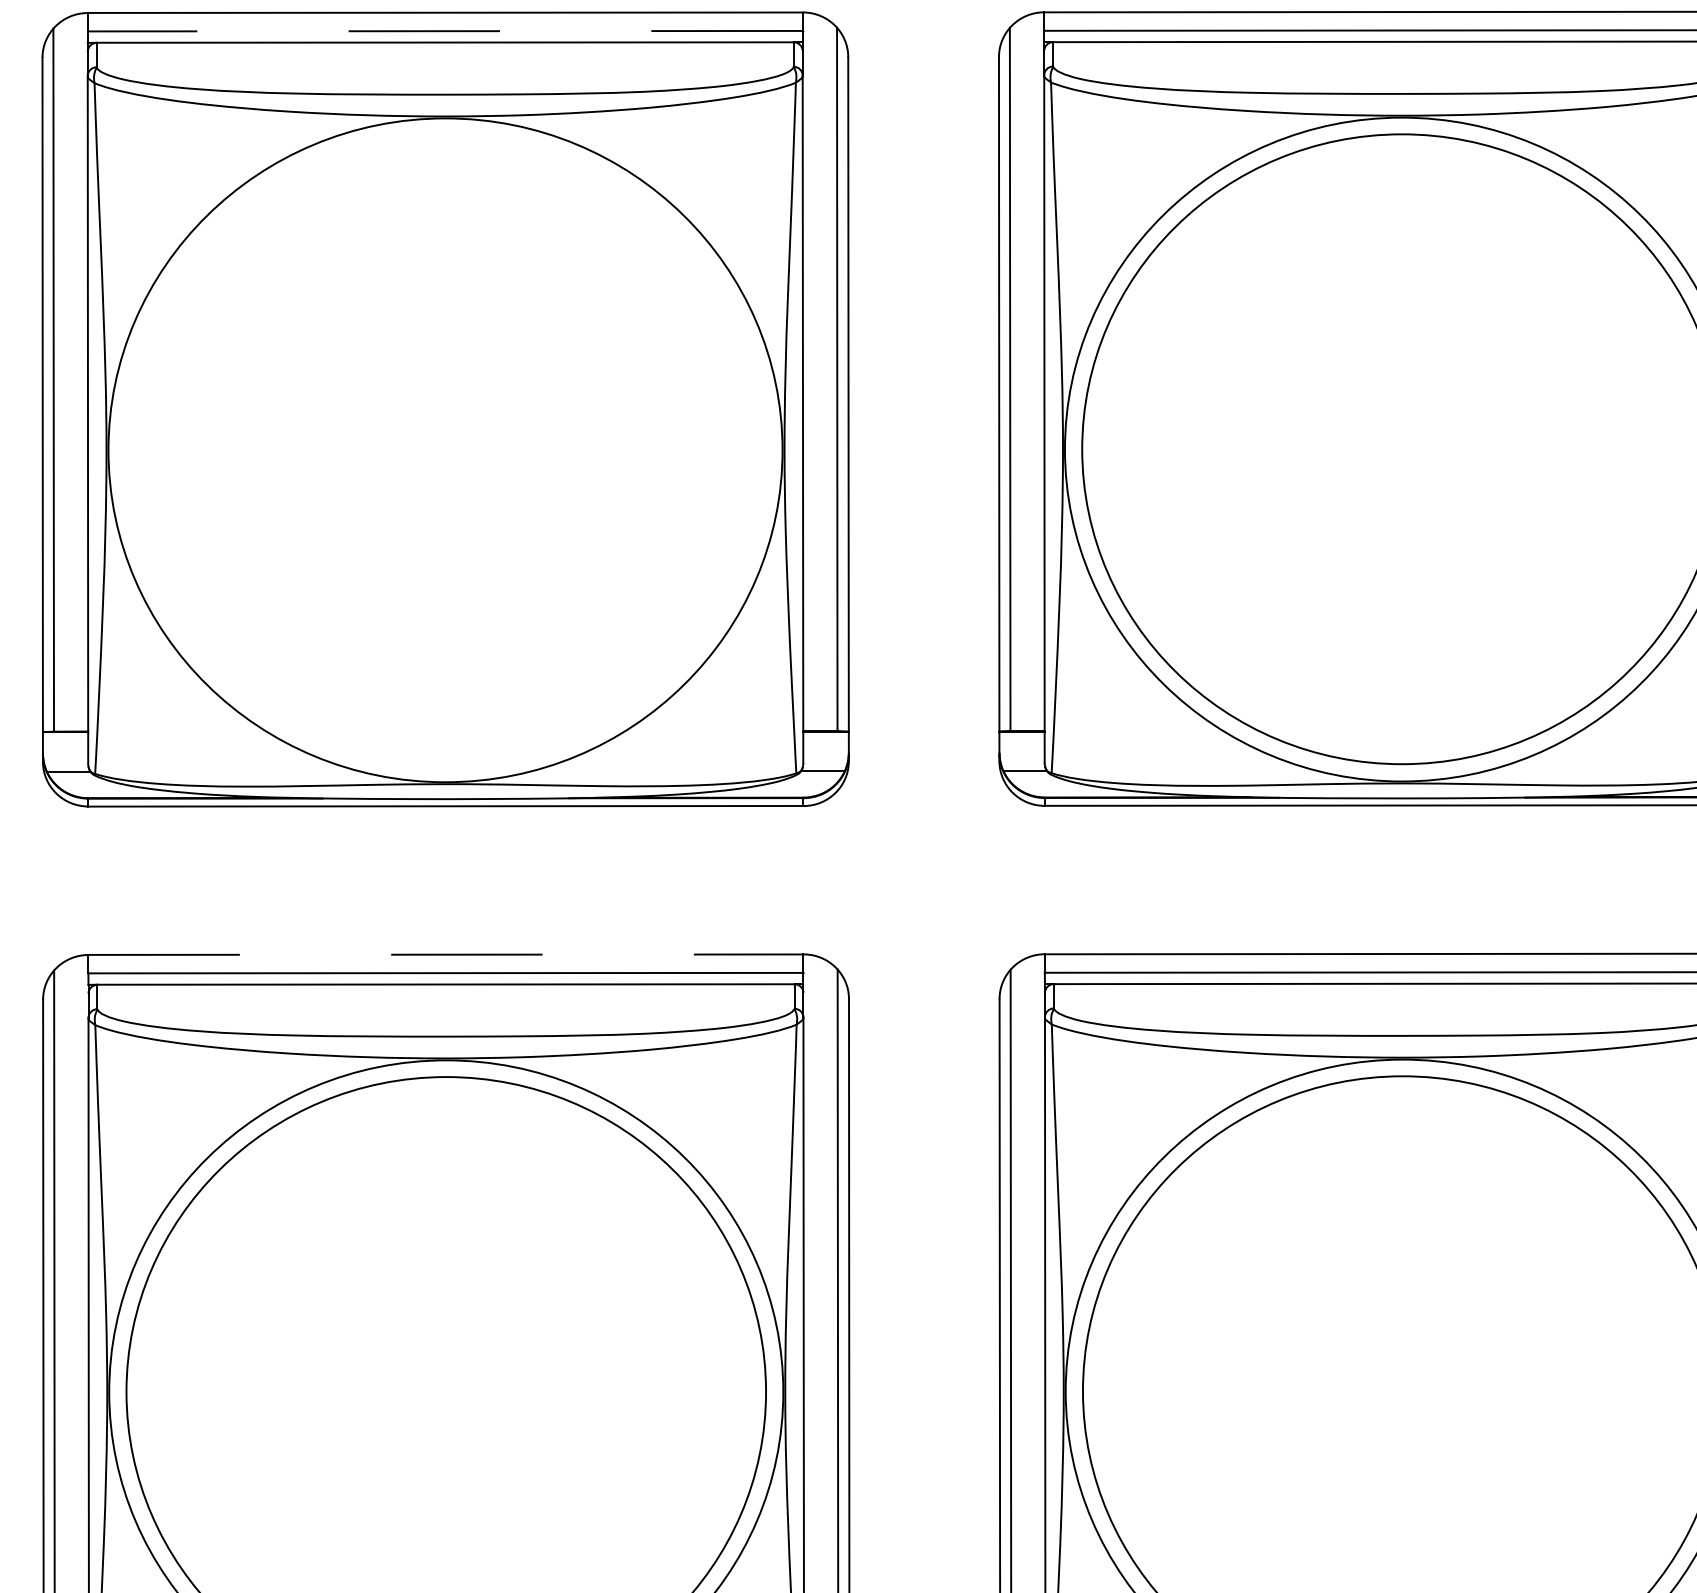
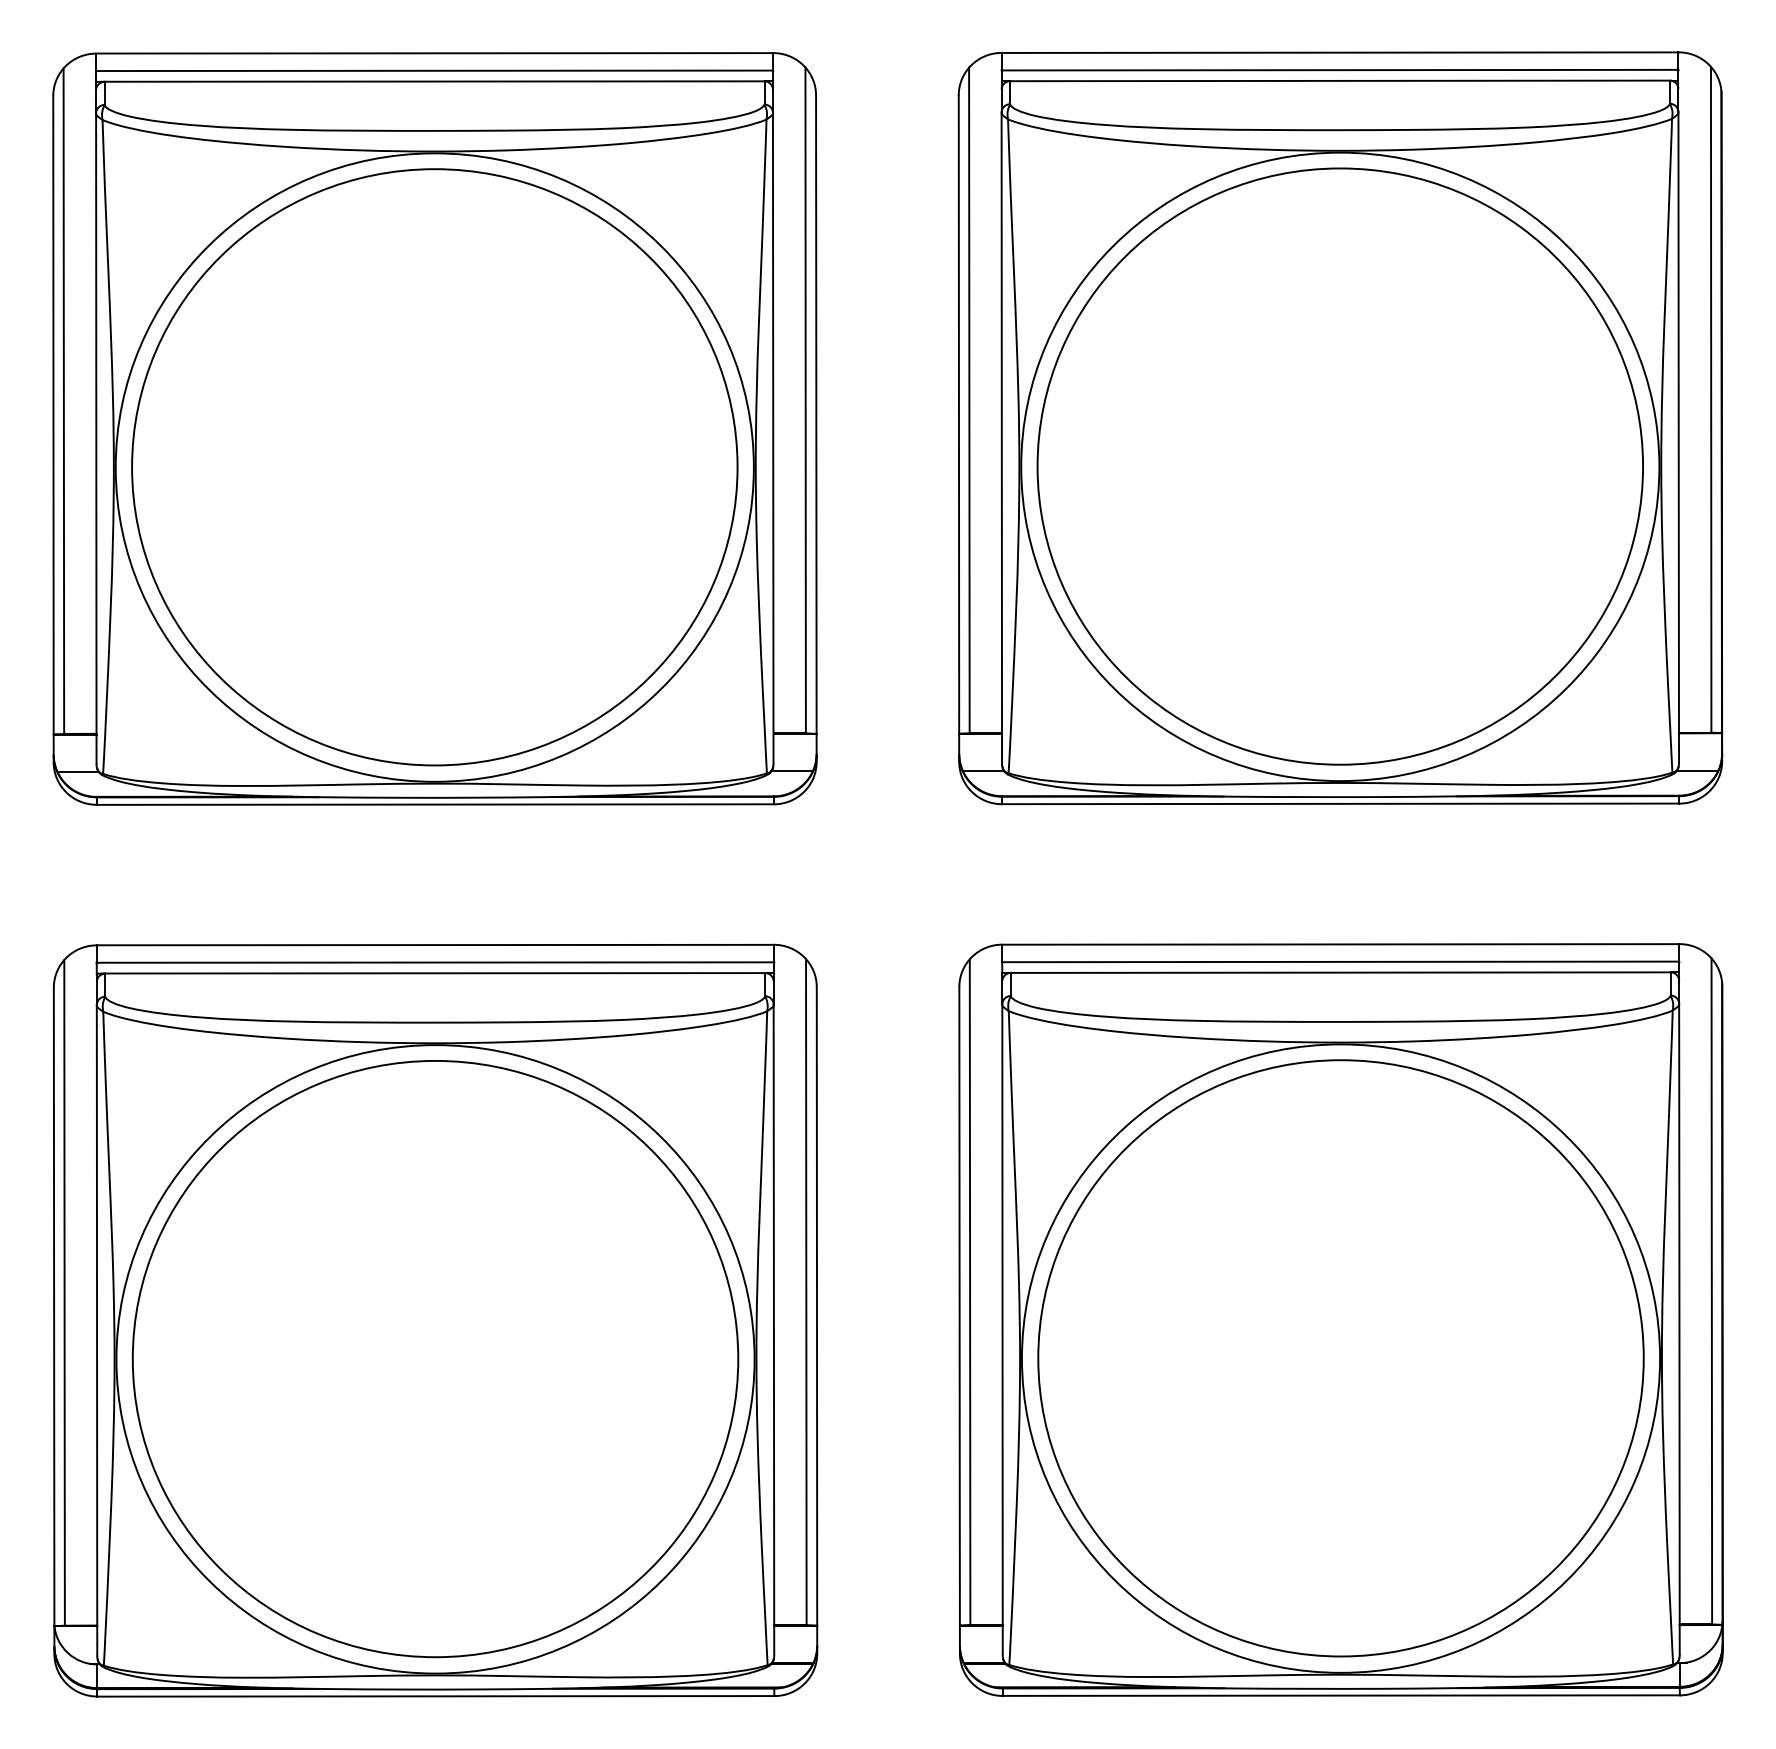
line: (445, 30) -> (434, 70), dashed -> solid
part: (445, 450) -> (434, 467), added
line: (446, 955) -> (435, 945), dashed -> solid

